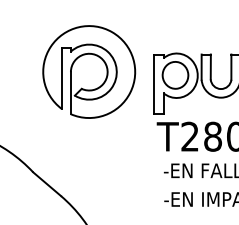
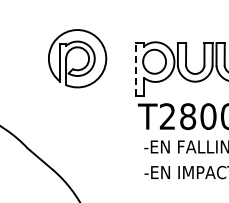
part: (89, 71) -> (77, 58), size x0.7
line: (154, 84) -> (135, 69), solid -> dashed

